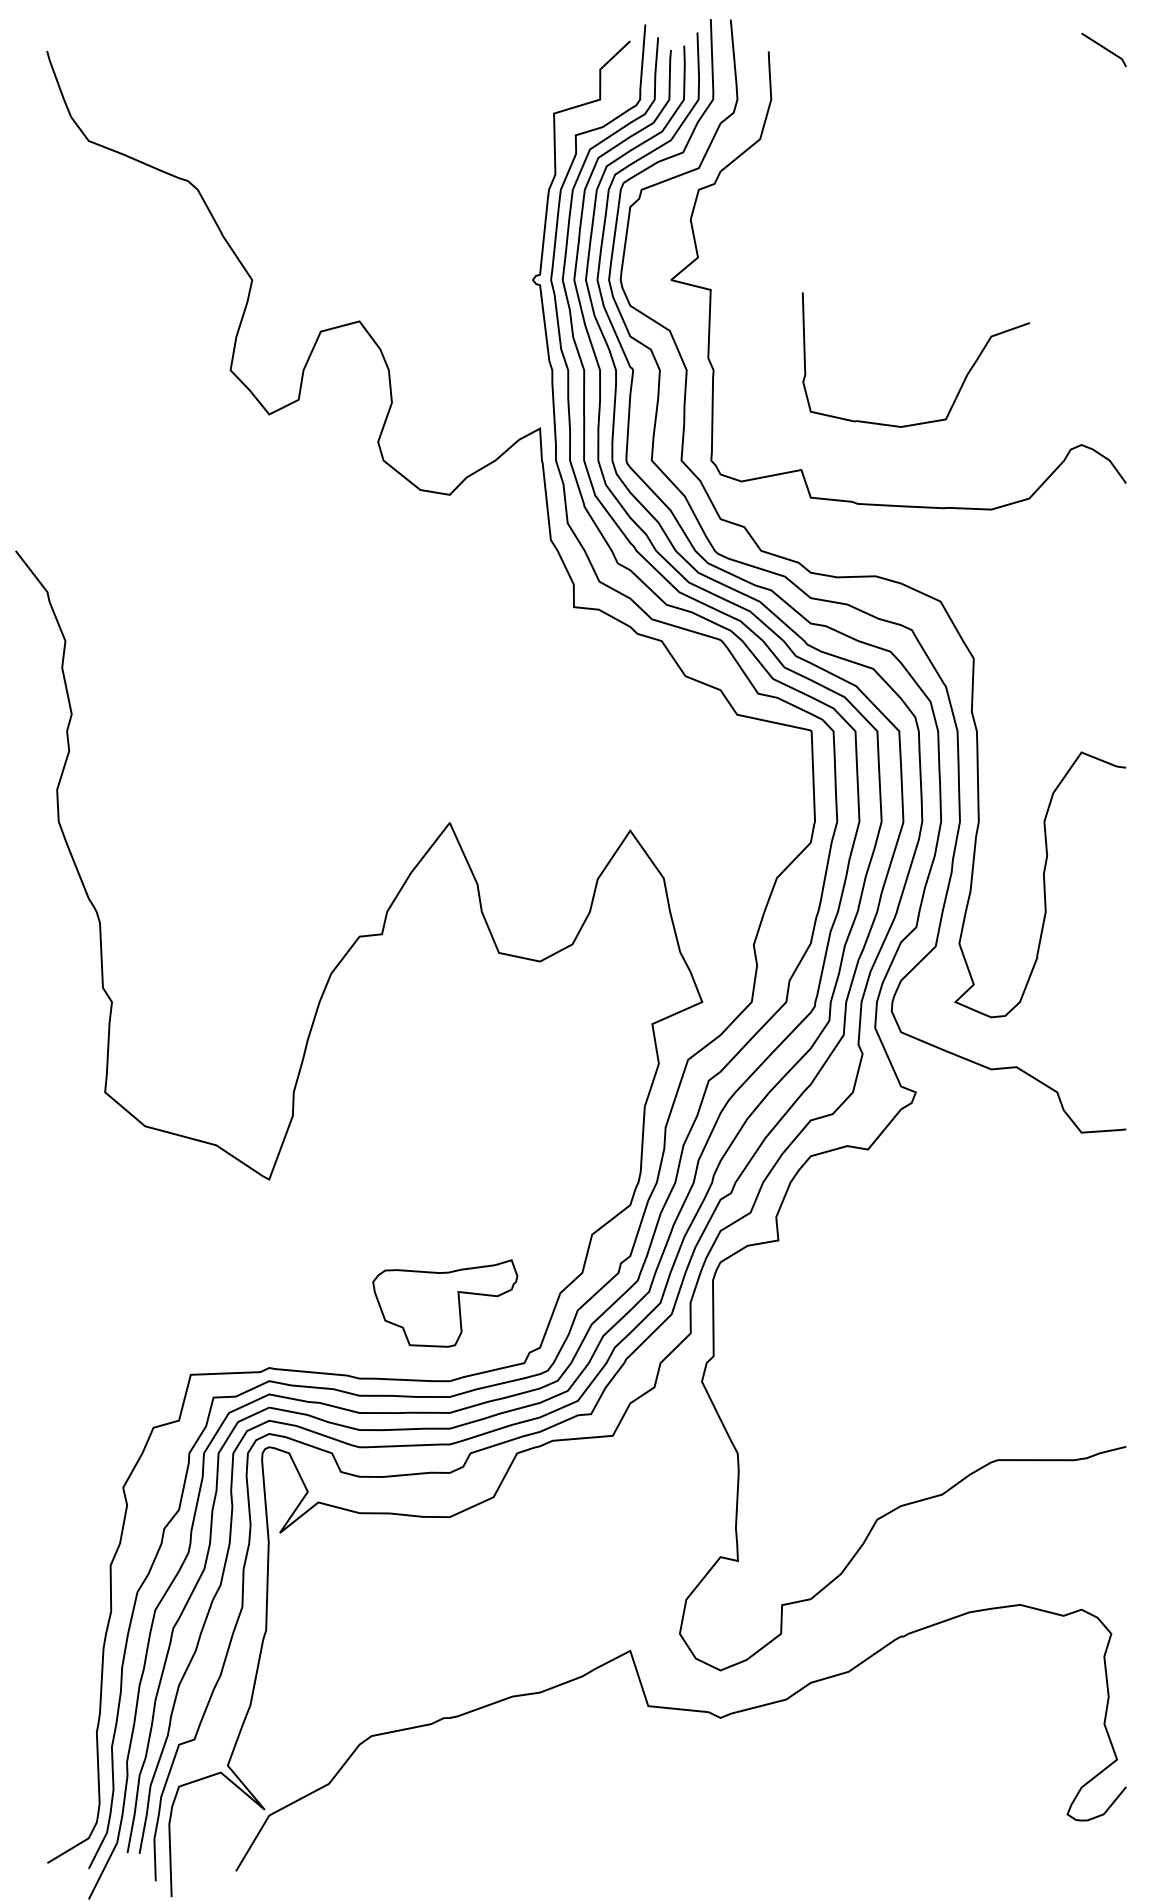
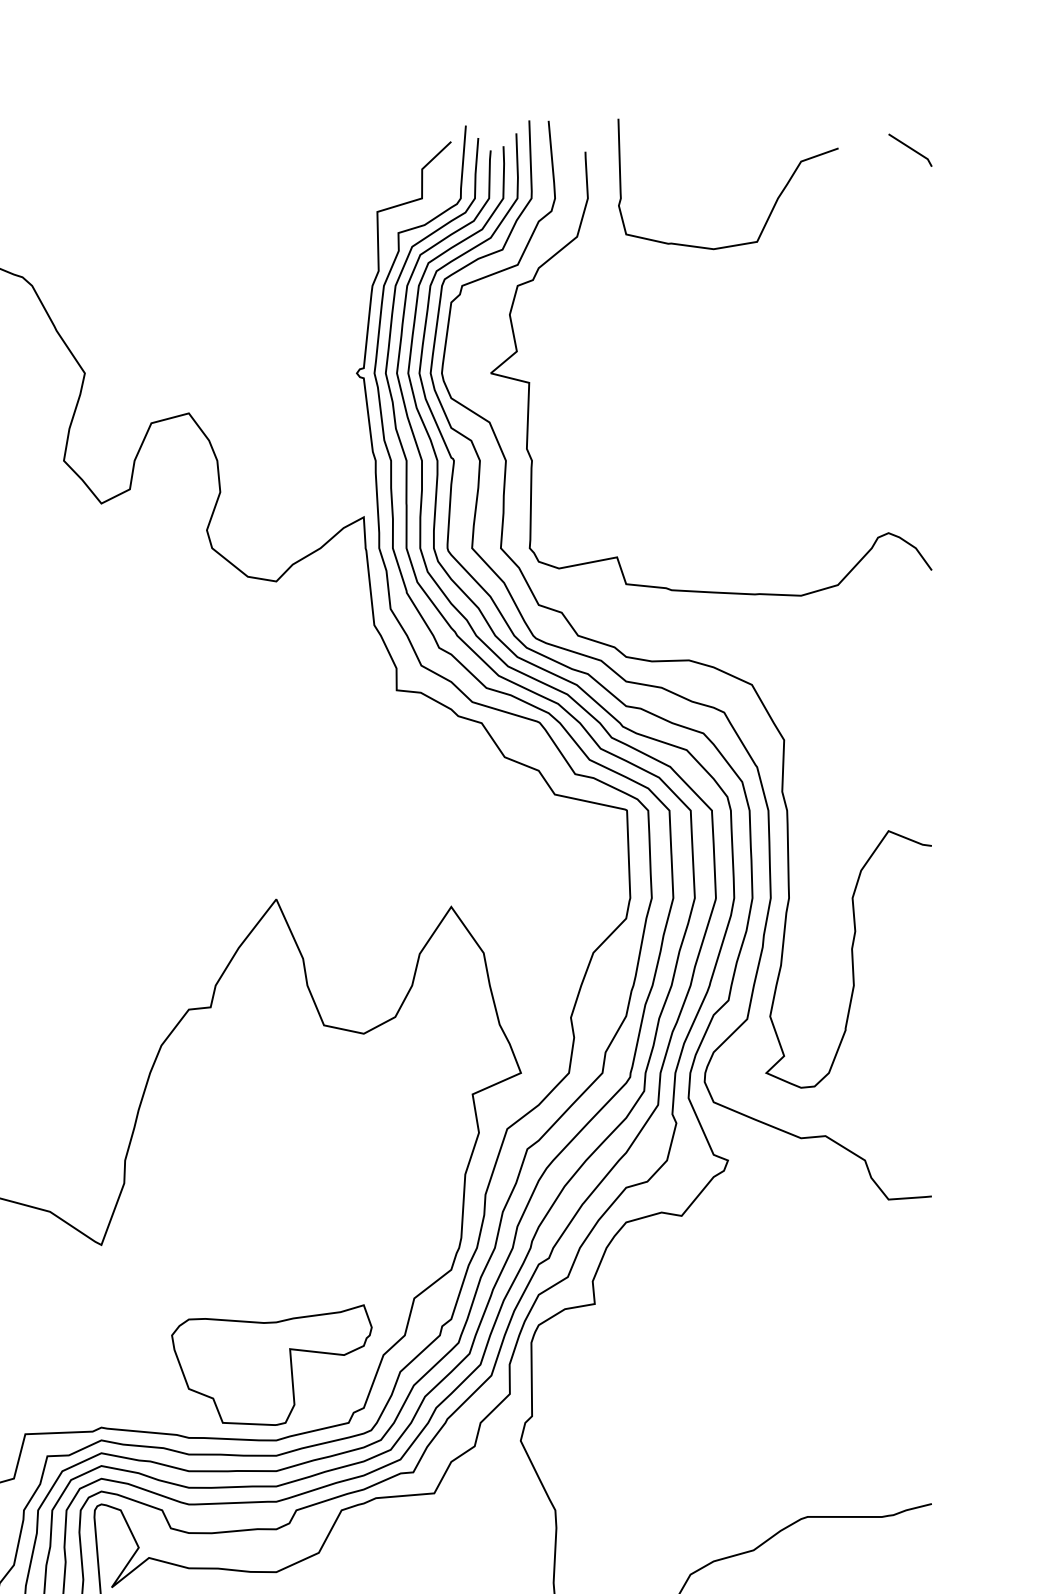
curve: (962, 382) -> (773, 206), moved
part: (445, 1303) -> (272, 1365), size x1.43

